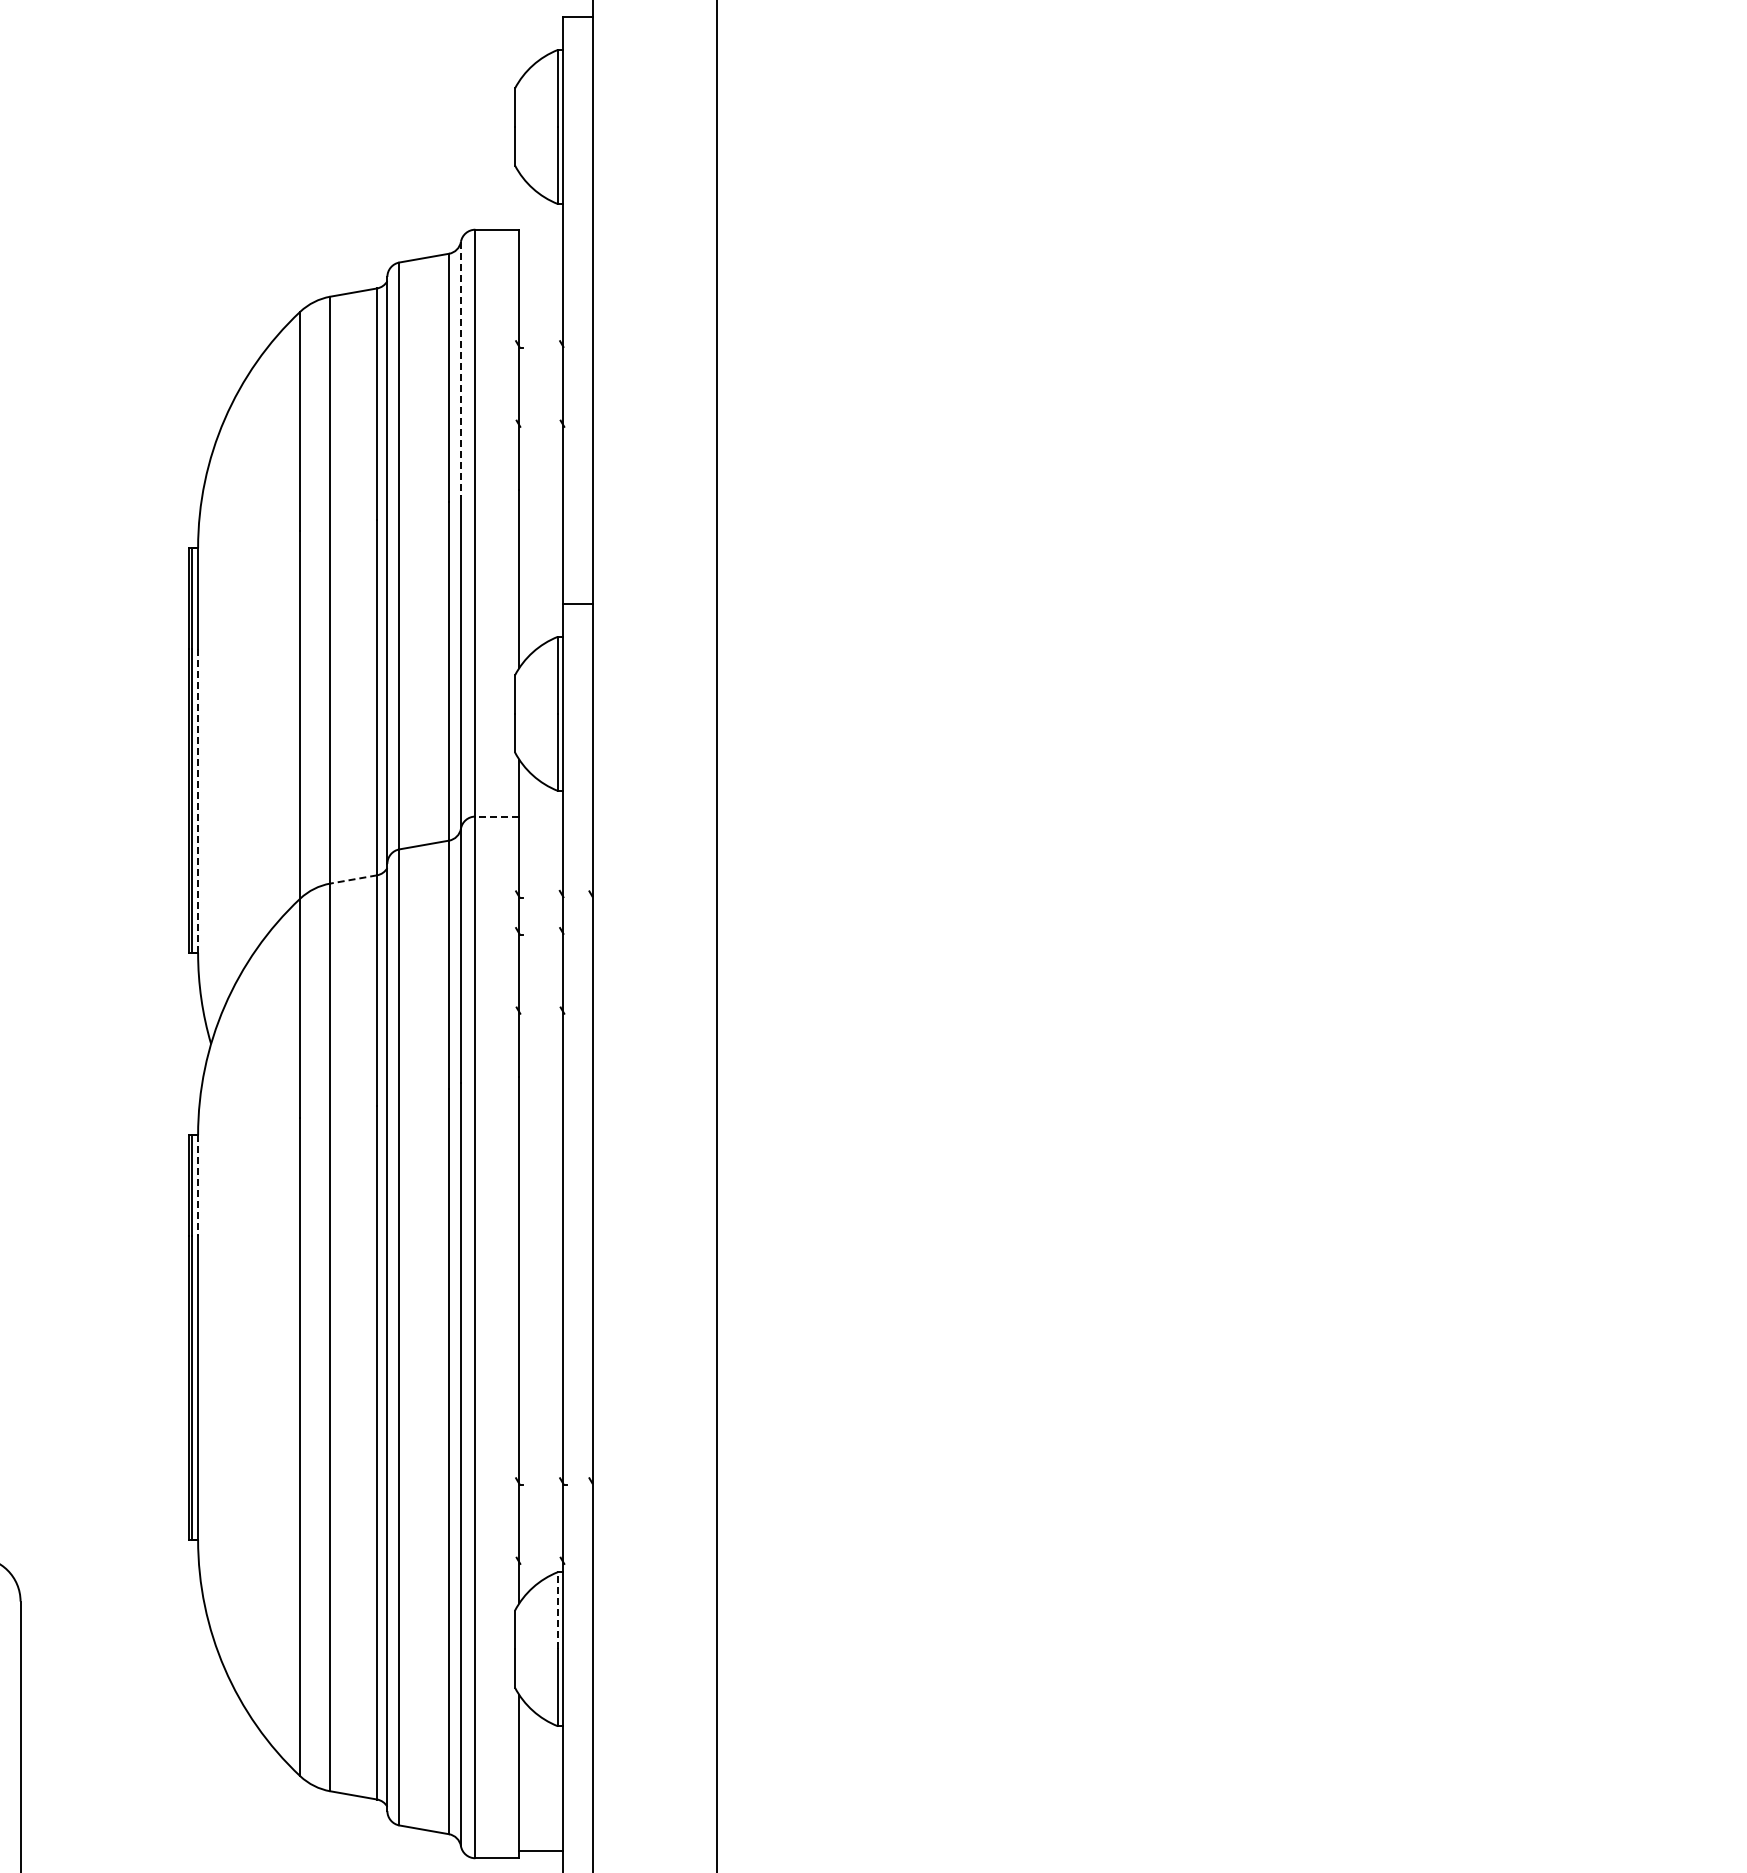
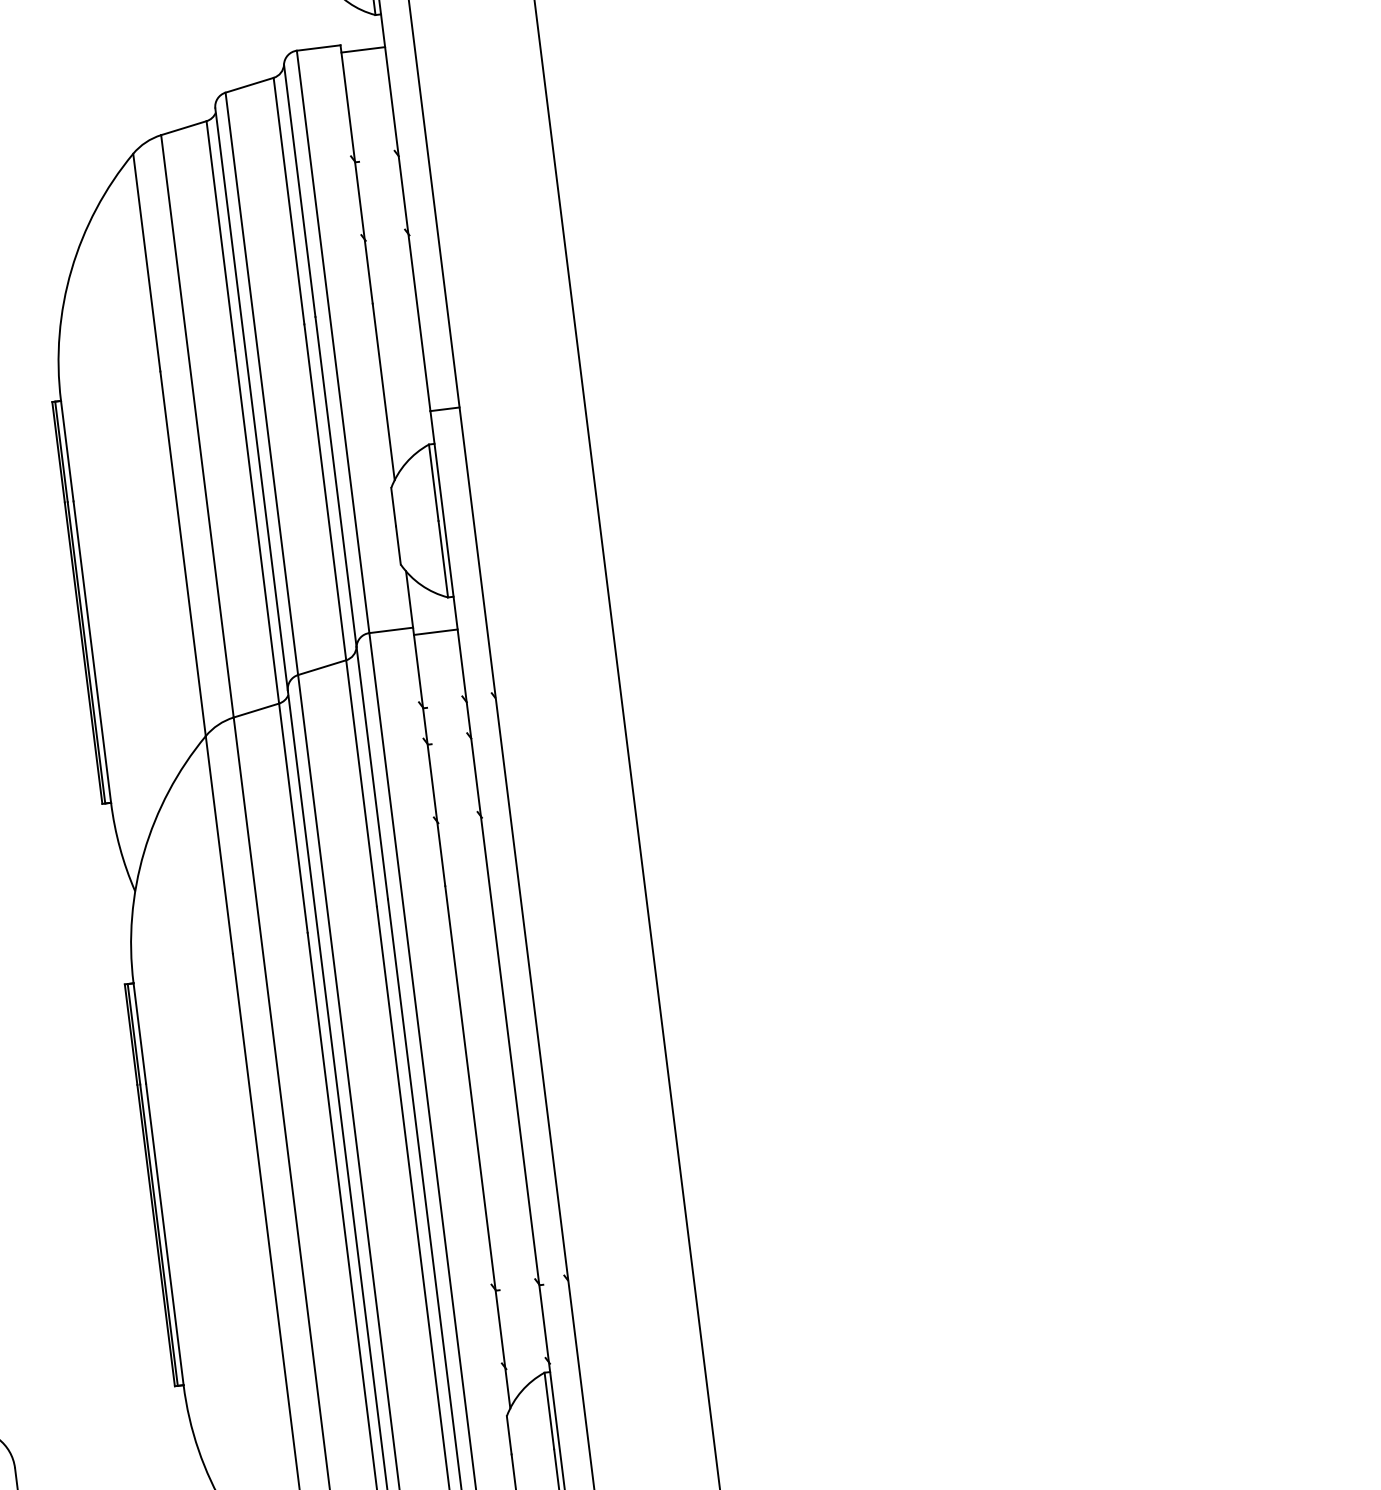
line: (541, 237) -> (363, 50), added
line: (460, 369) -> (299, 191), dashed -> solid
line: (198, 801) -> (92, 652), dashed -> solid
line: (496, 816) -> (390, 630), dashed -> solid
line: (541, 823) -> (435, 631), added
line: (353, 879) -> (256, 710), dashed -> solid
line: (198, 1185) -> (140, 1033), dashed -> solid
line: (557, 1610) -> (548, 1410), dashed -> solid

